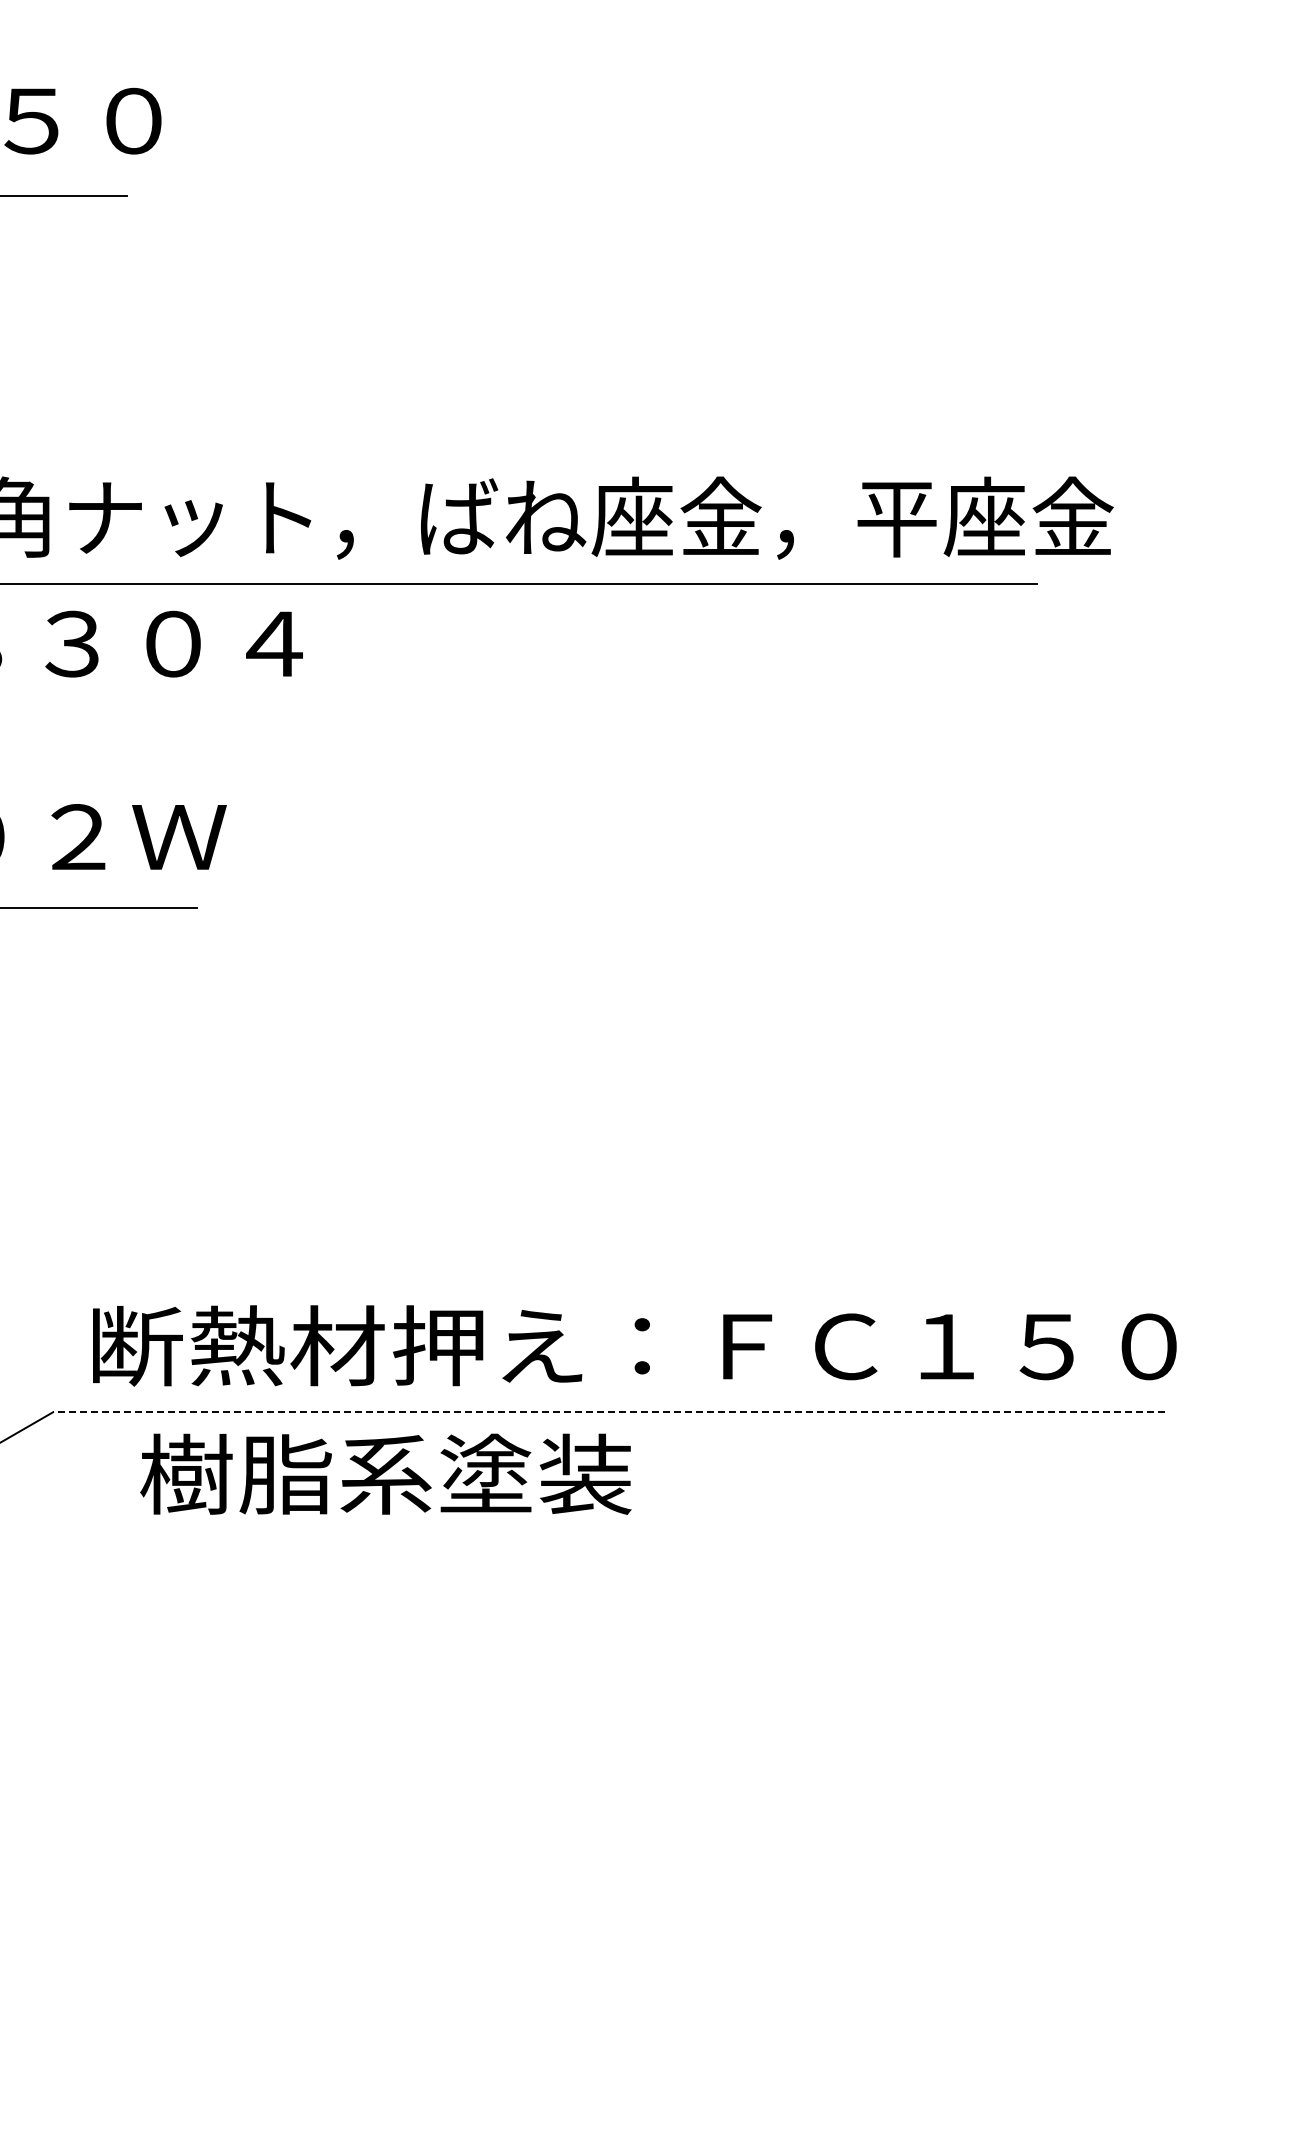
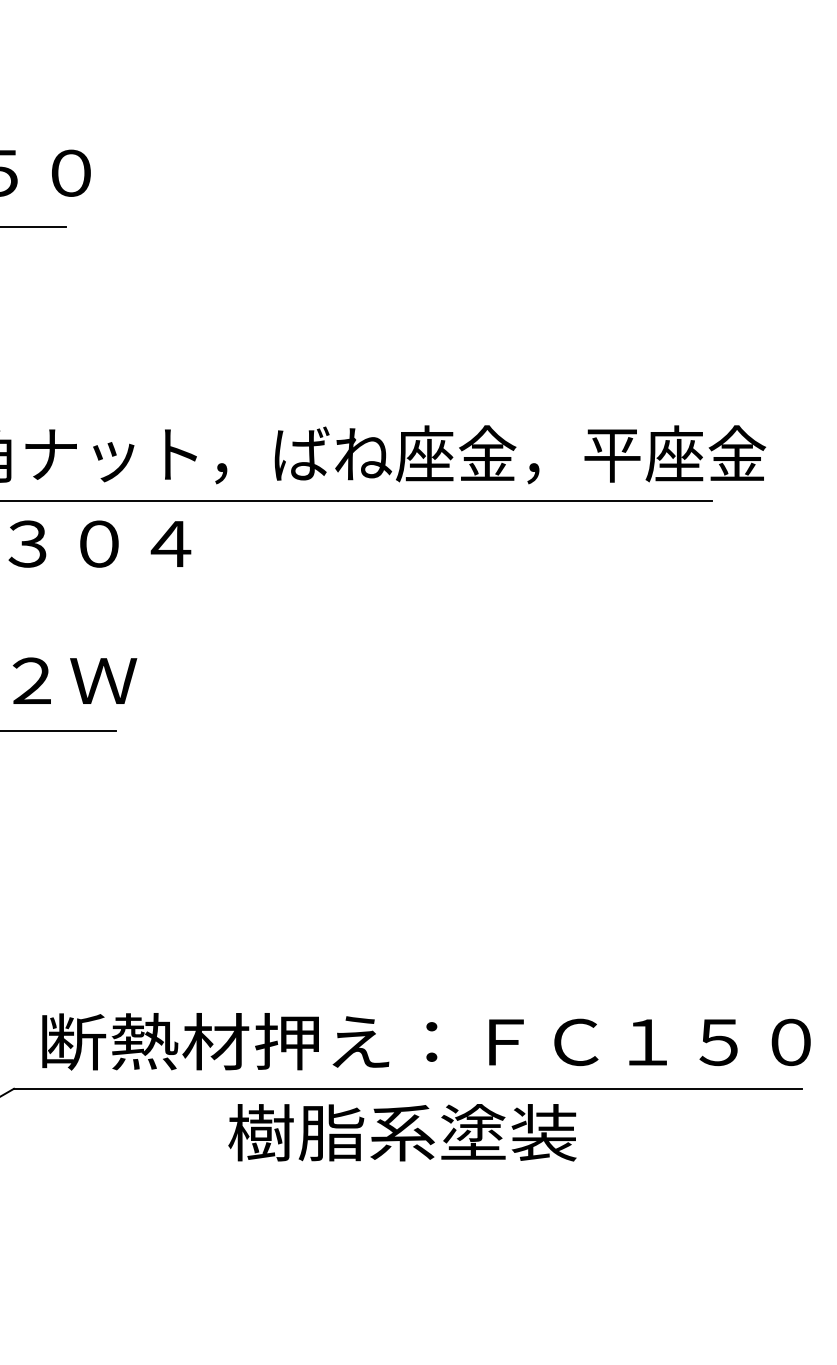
line: (608, 1412) -> (407, 1088), dashed -> solid
text: (385, 1473) -> (402, 1132), moved

